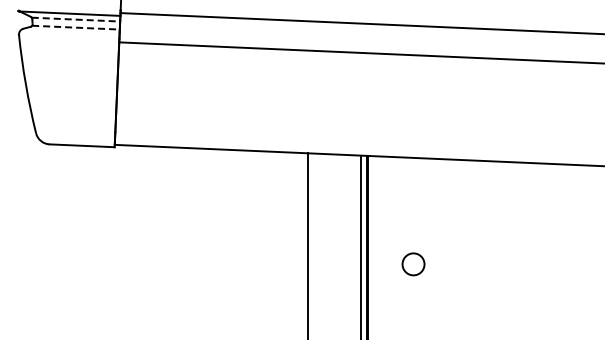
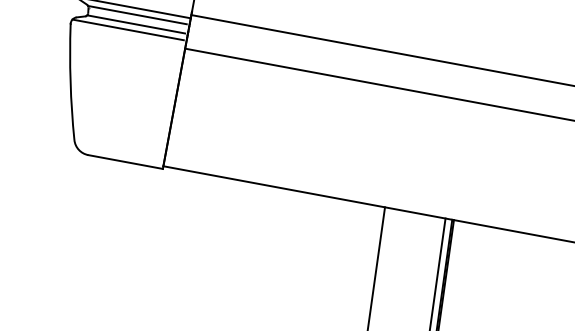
line: (75, 19) -> (138, 15), dashed -> solid
line: (74, 27) -> (135, 24), dashed -> solid
line: (68, 33) -> (128, 30), added

